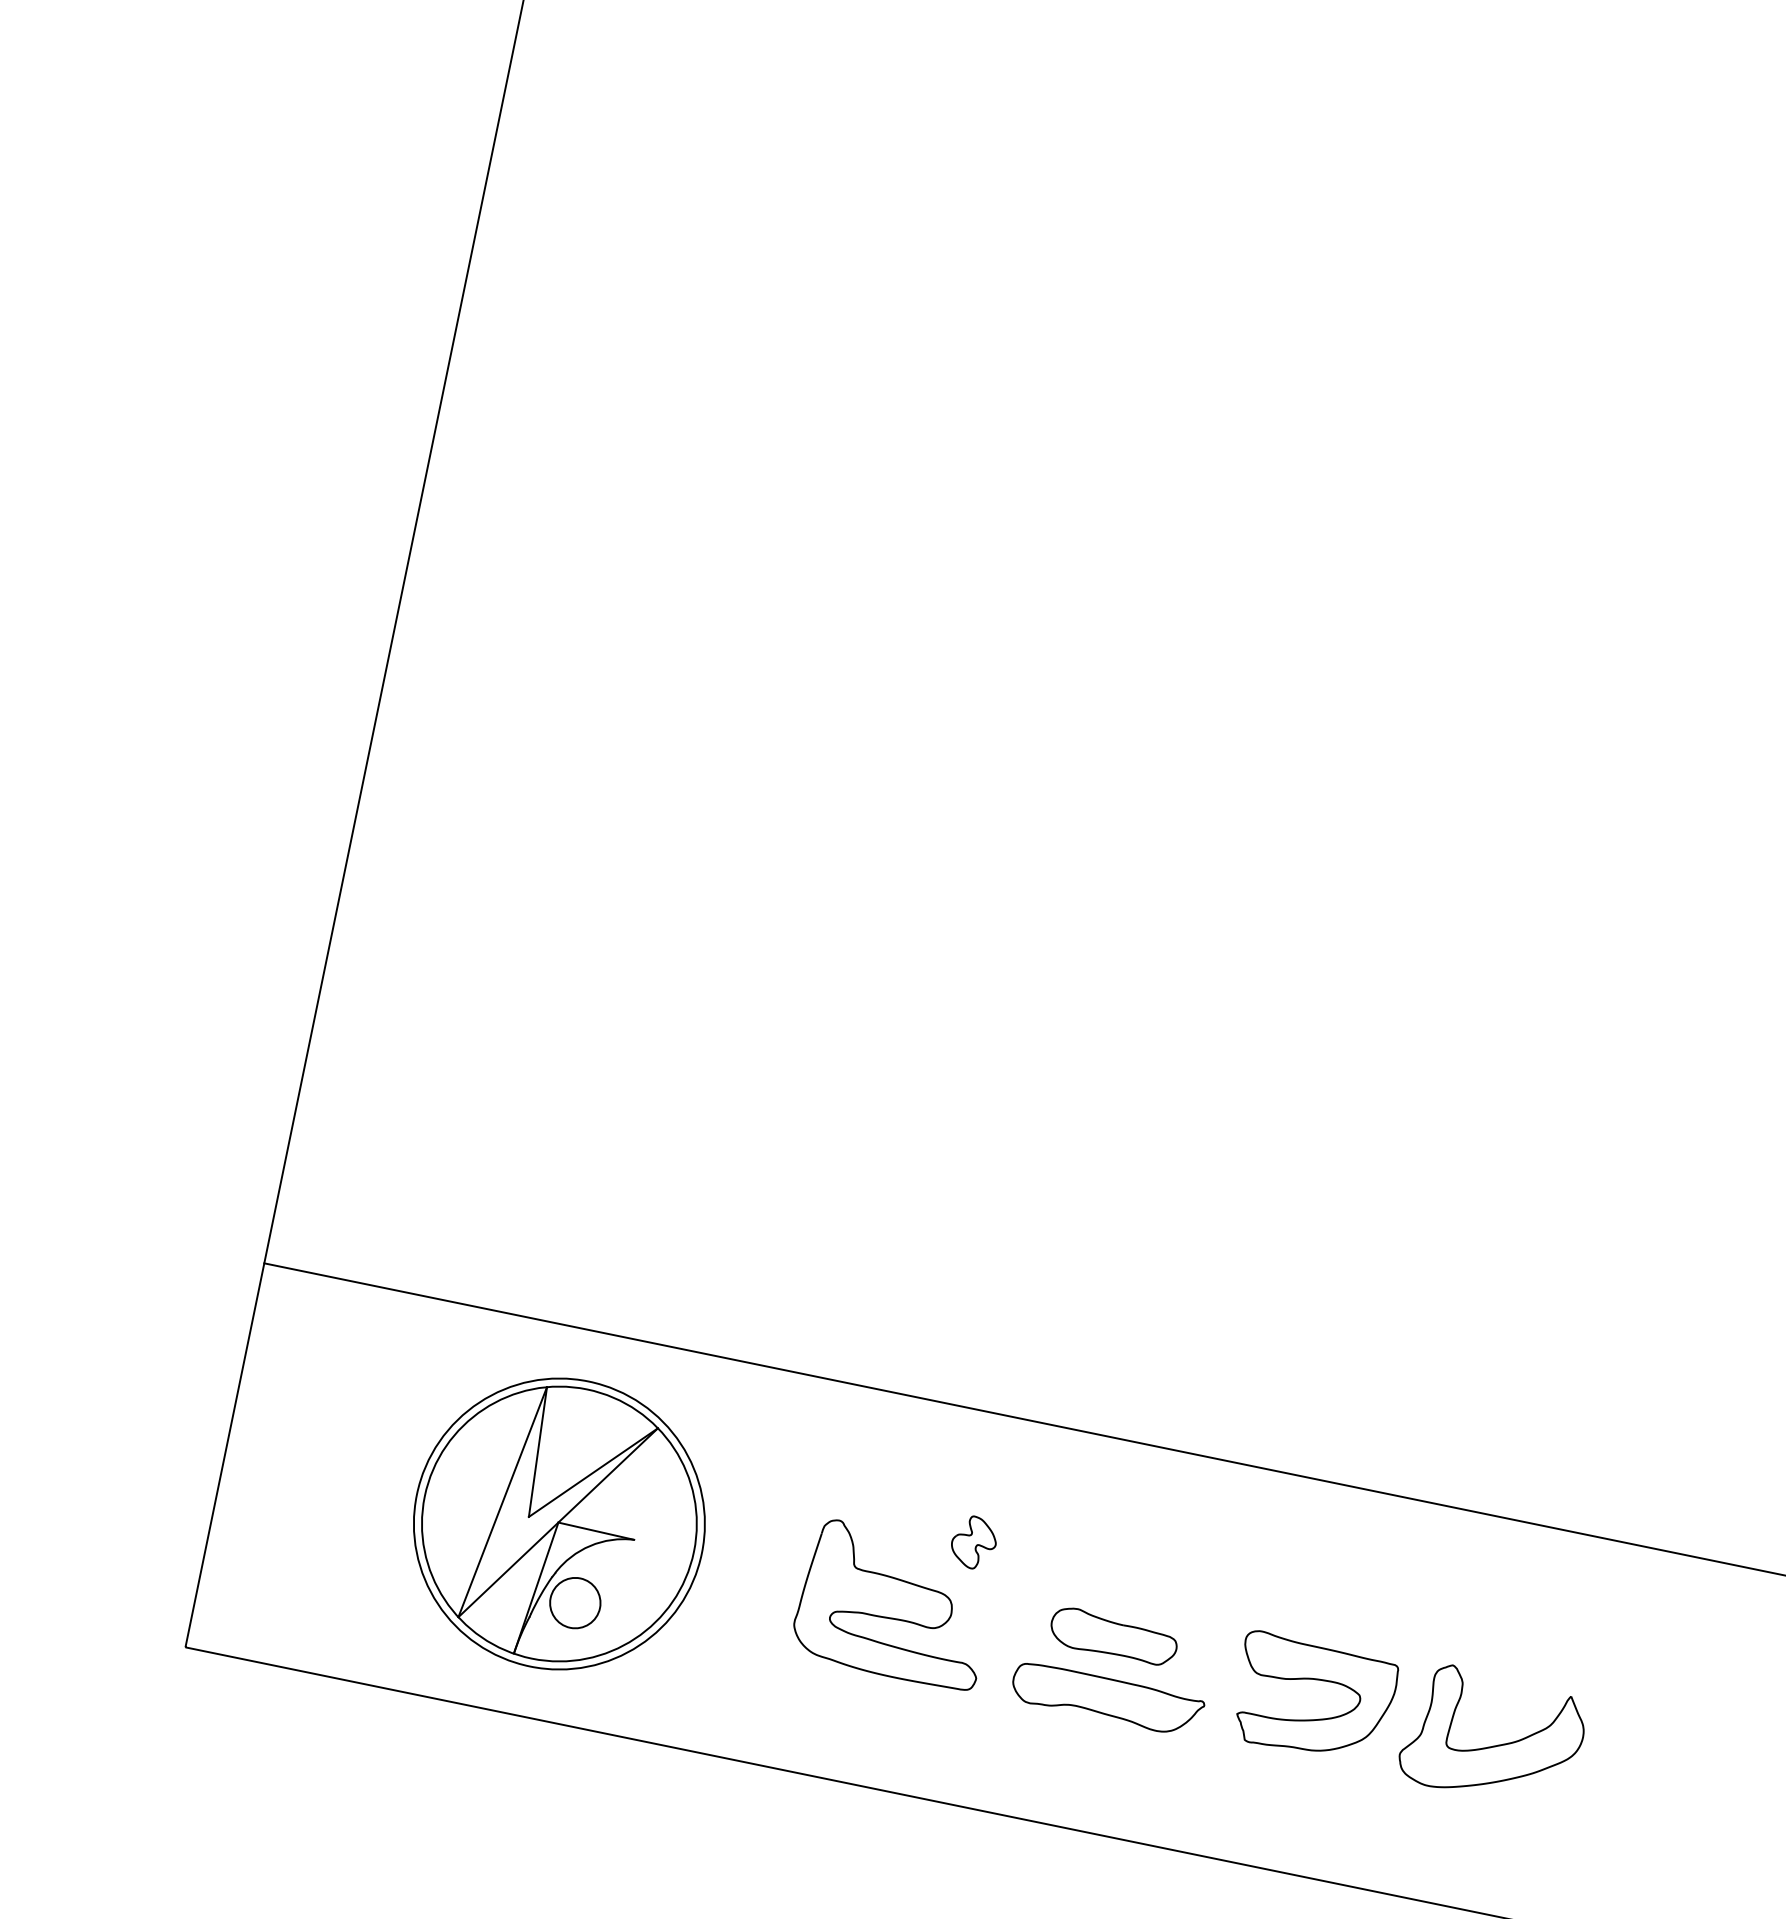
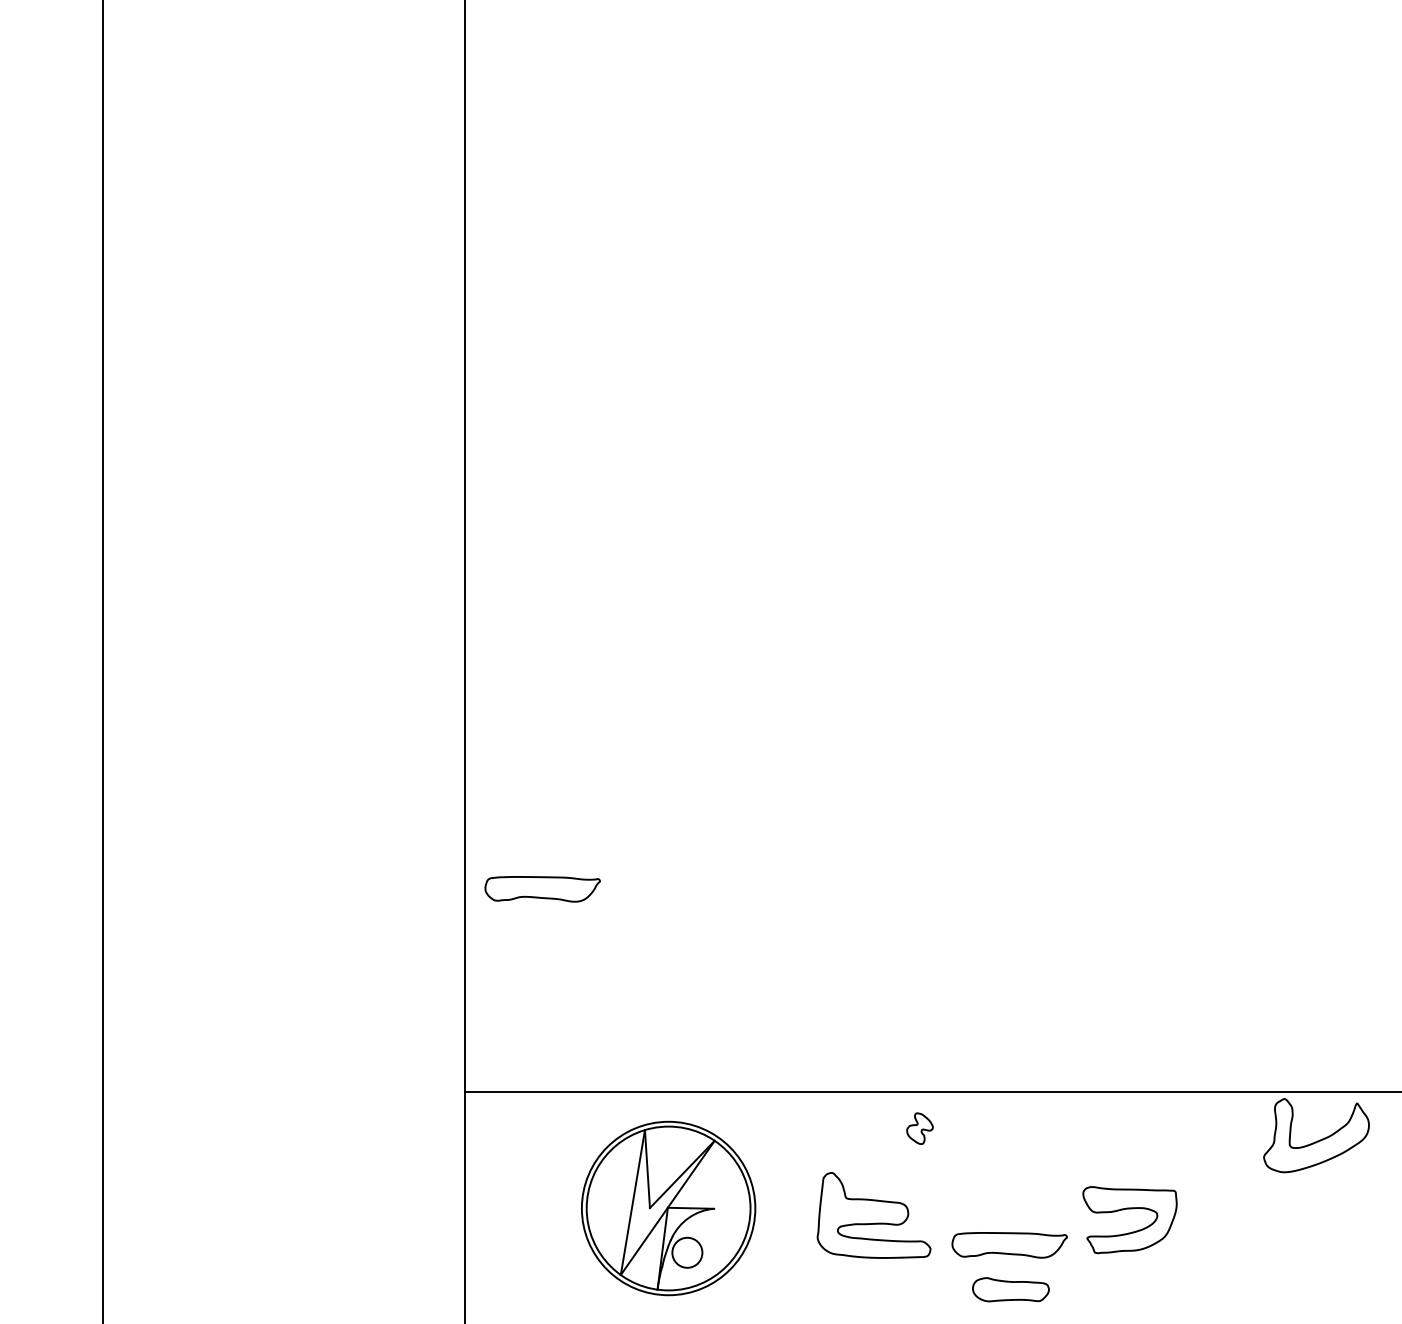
part: (459, 957) -> (542, 889), added
curve: (976, 1544) -> (921, 1129), moved
curve: (1115, 1624) -> (1010, 1282), moved
part: (1493, 1736) -> (1316, 1135), moved

